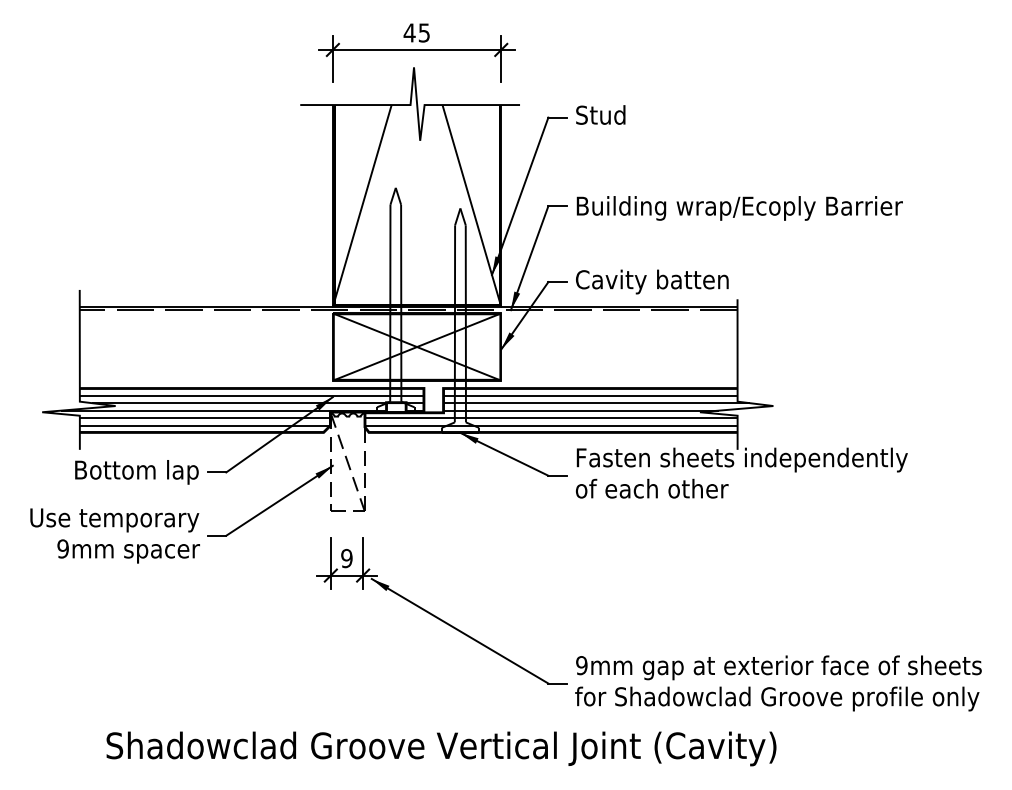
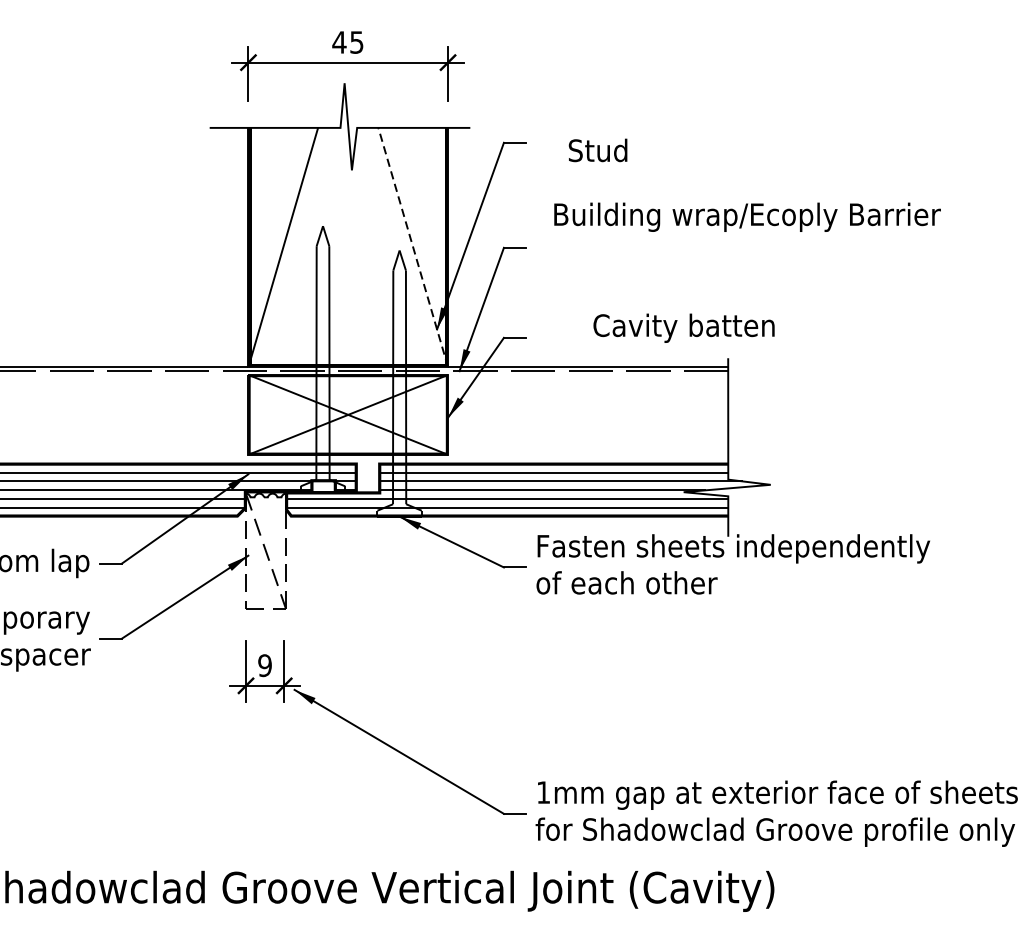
text: (600, 114) -> (597, 149), moved
line: (471, 205) -> (412, 247), solid -> dashed
text: (739, 208) -> (747, 217), moved
text: (652, 281) -> (684, 327), moved
text: (581, 665) -> (543, 792), 9mm -> 1mm

